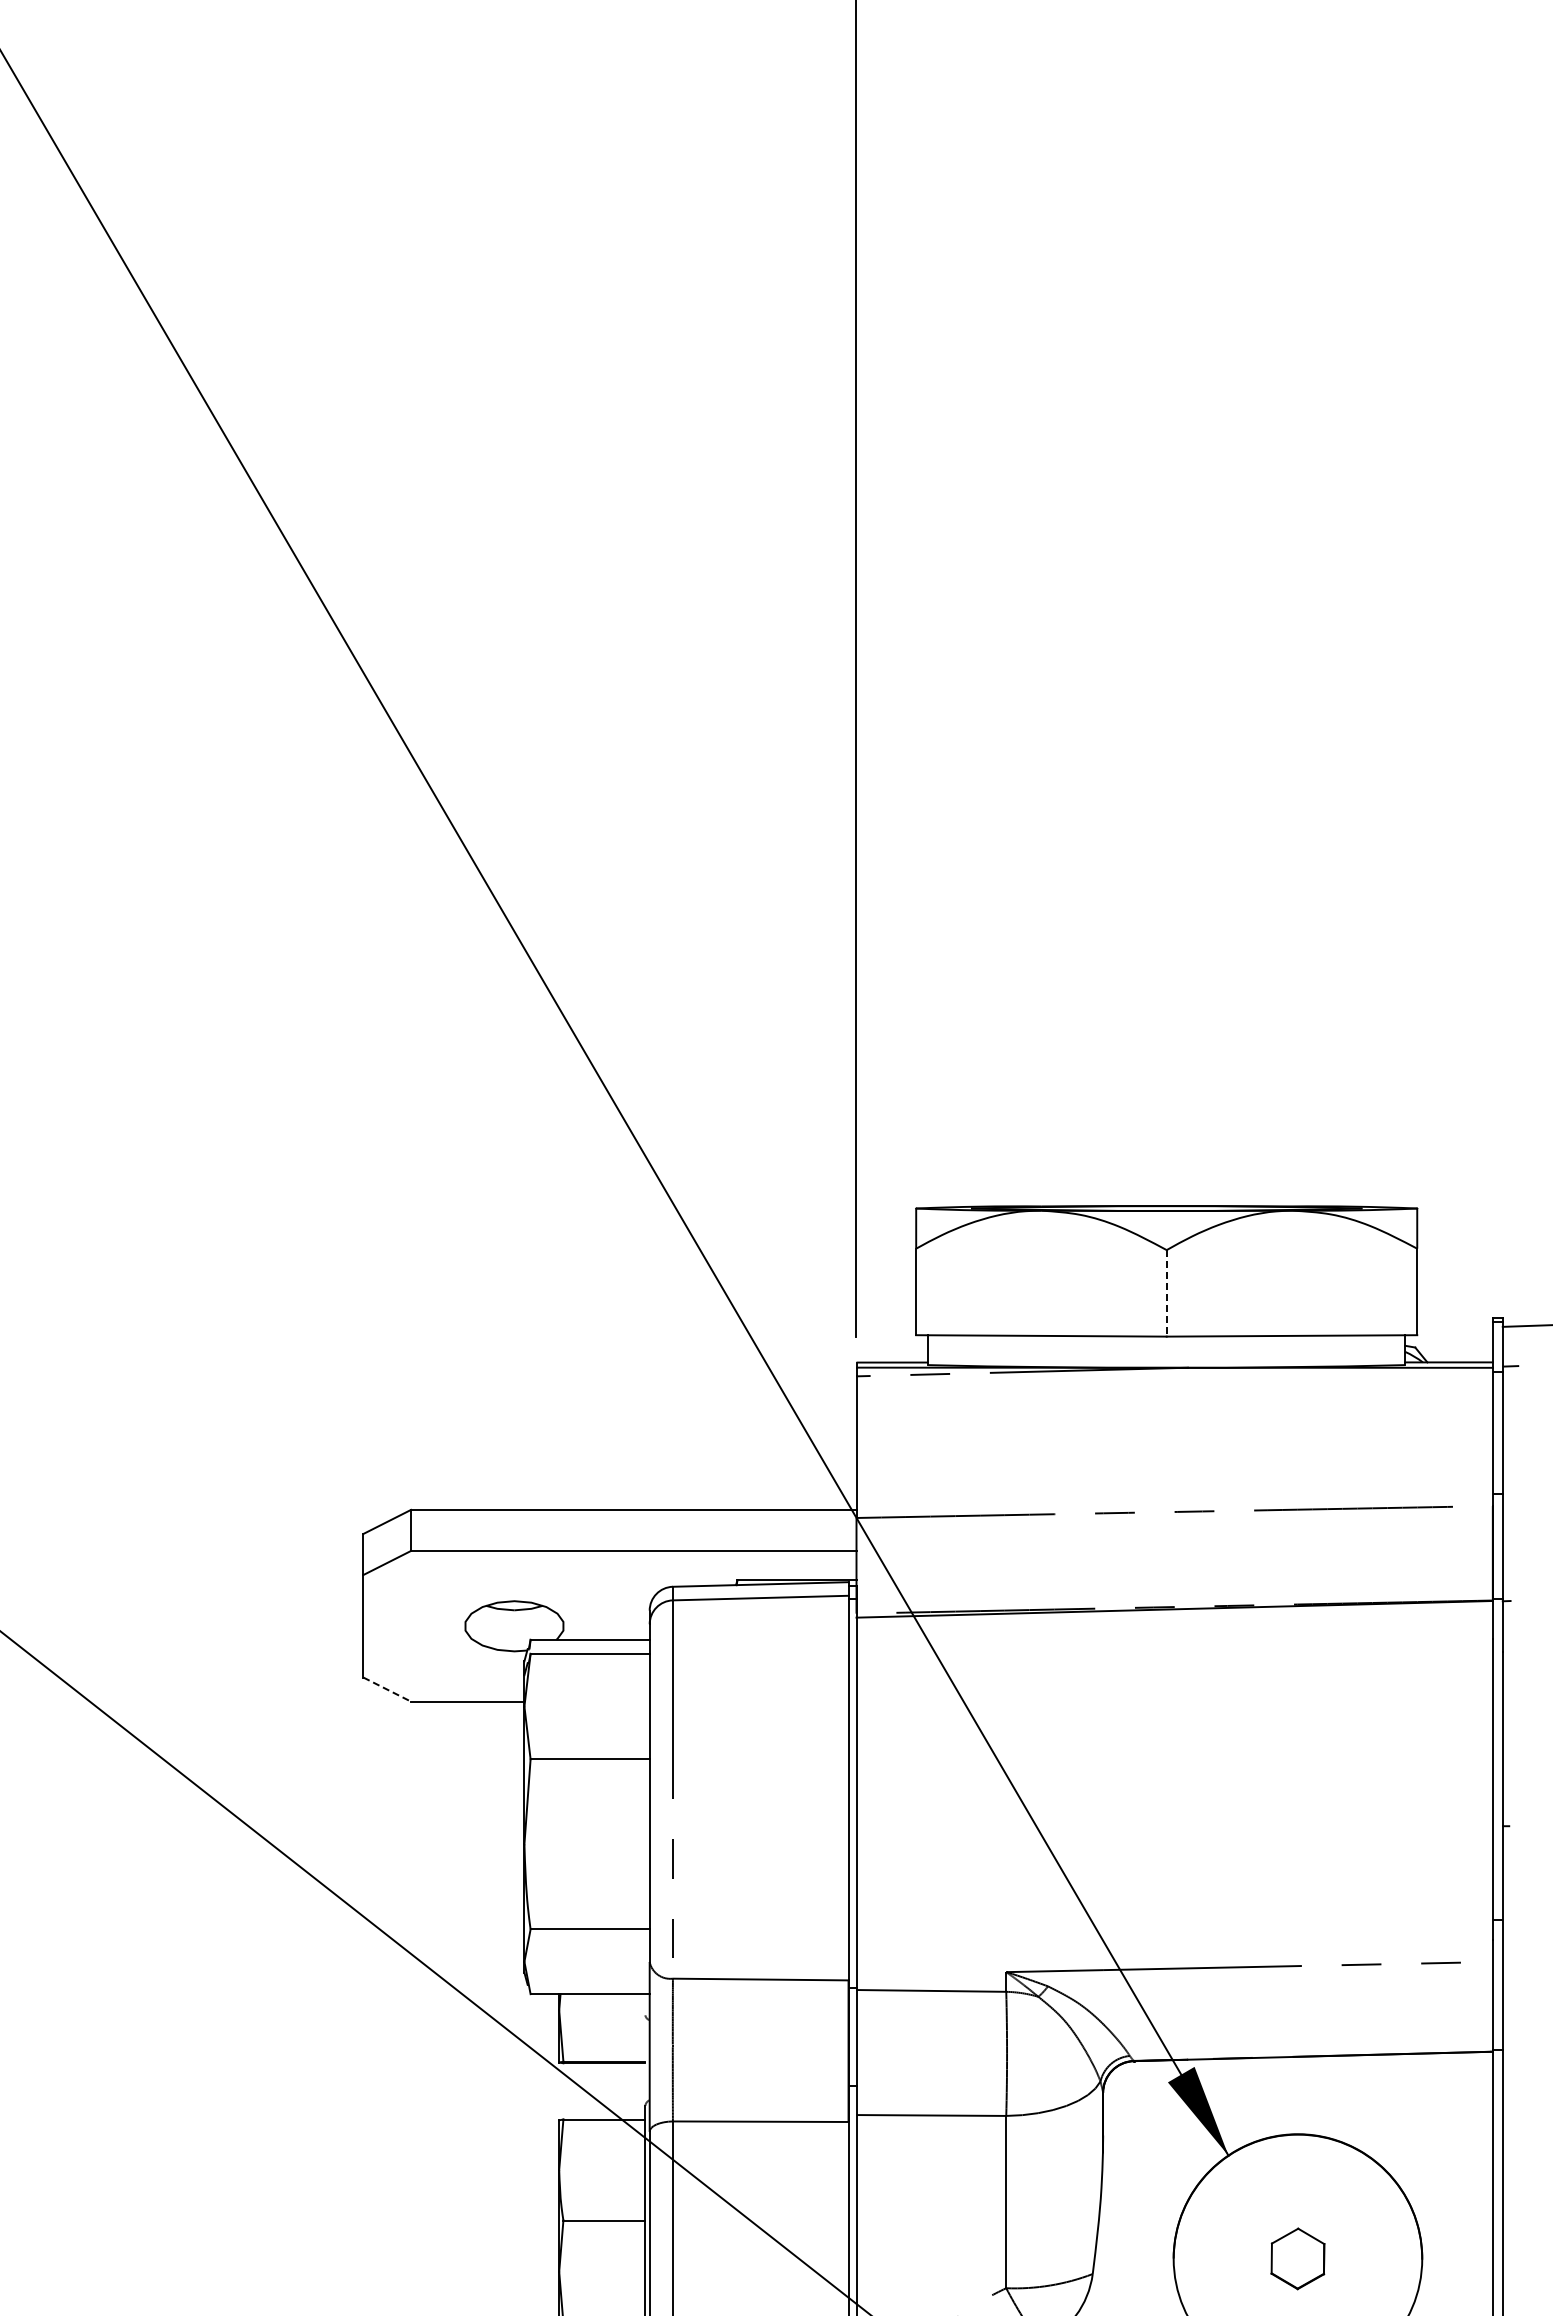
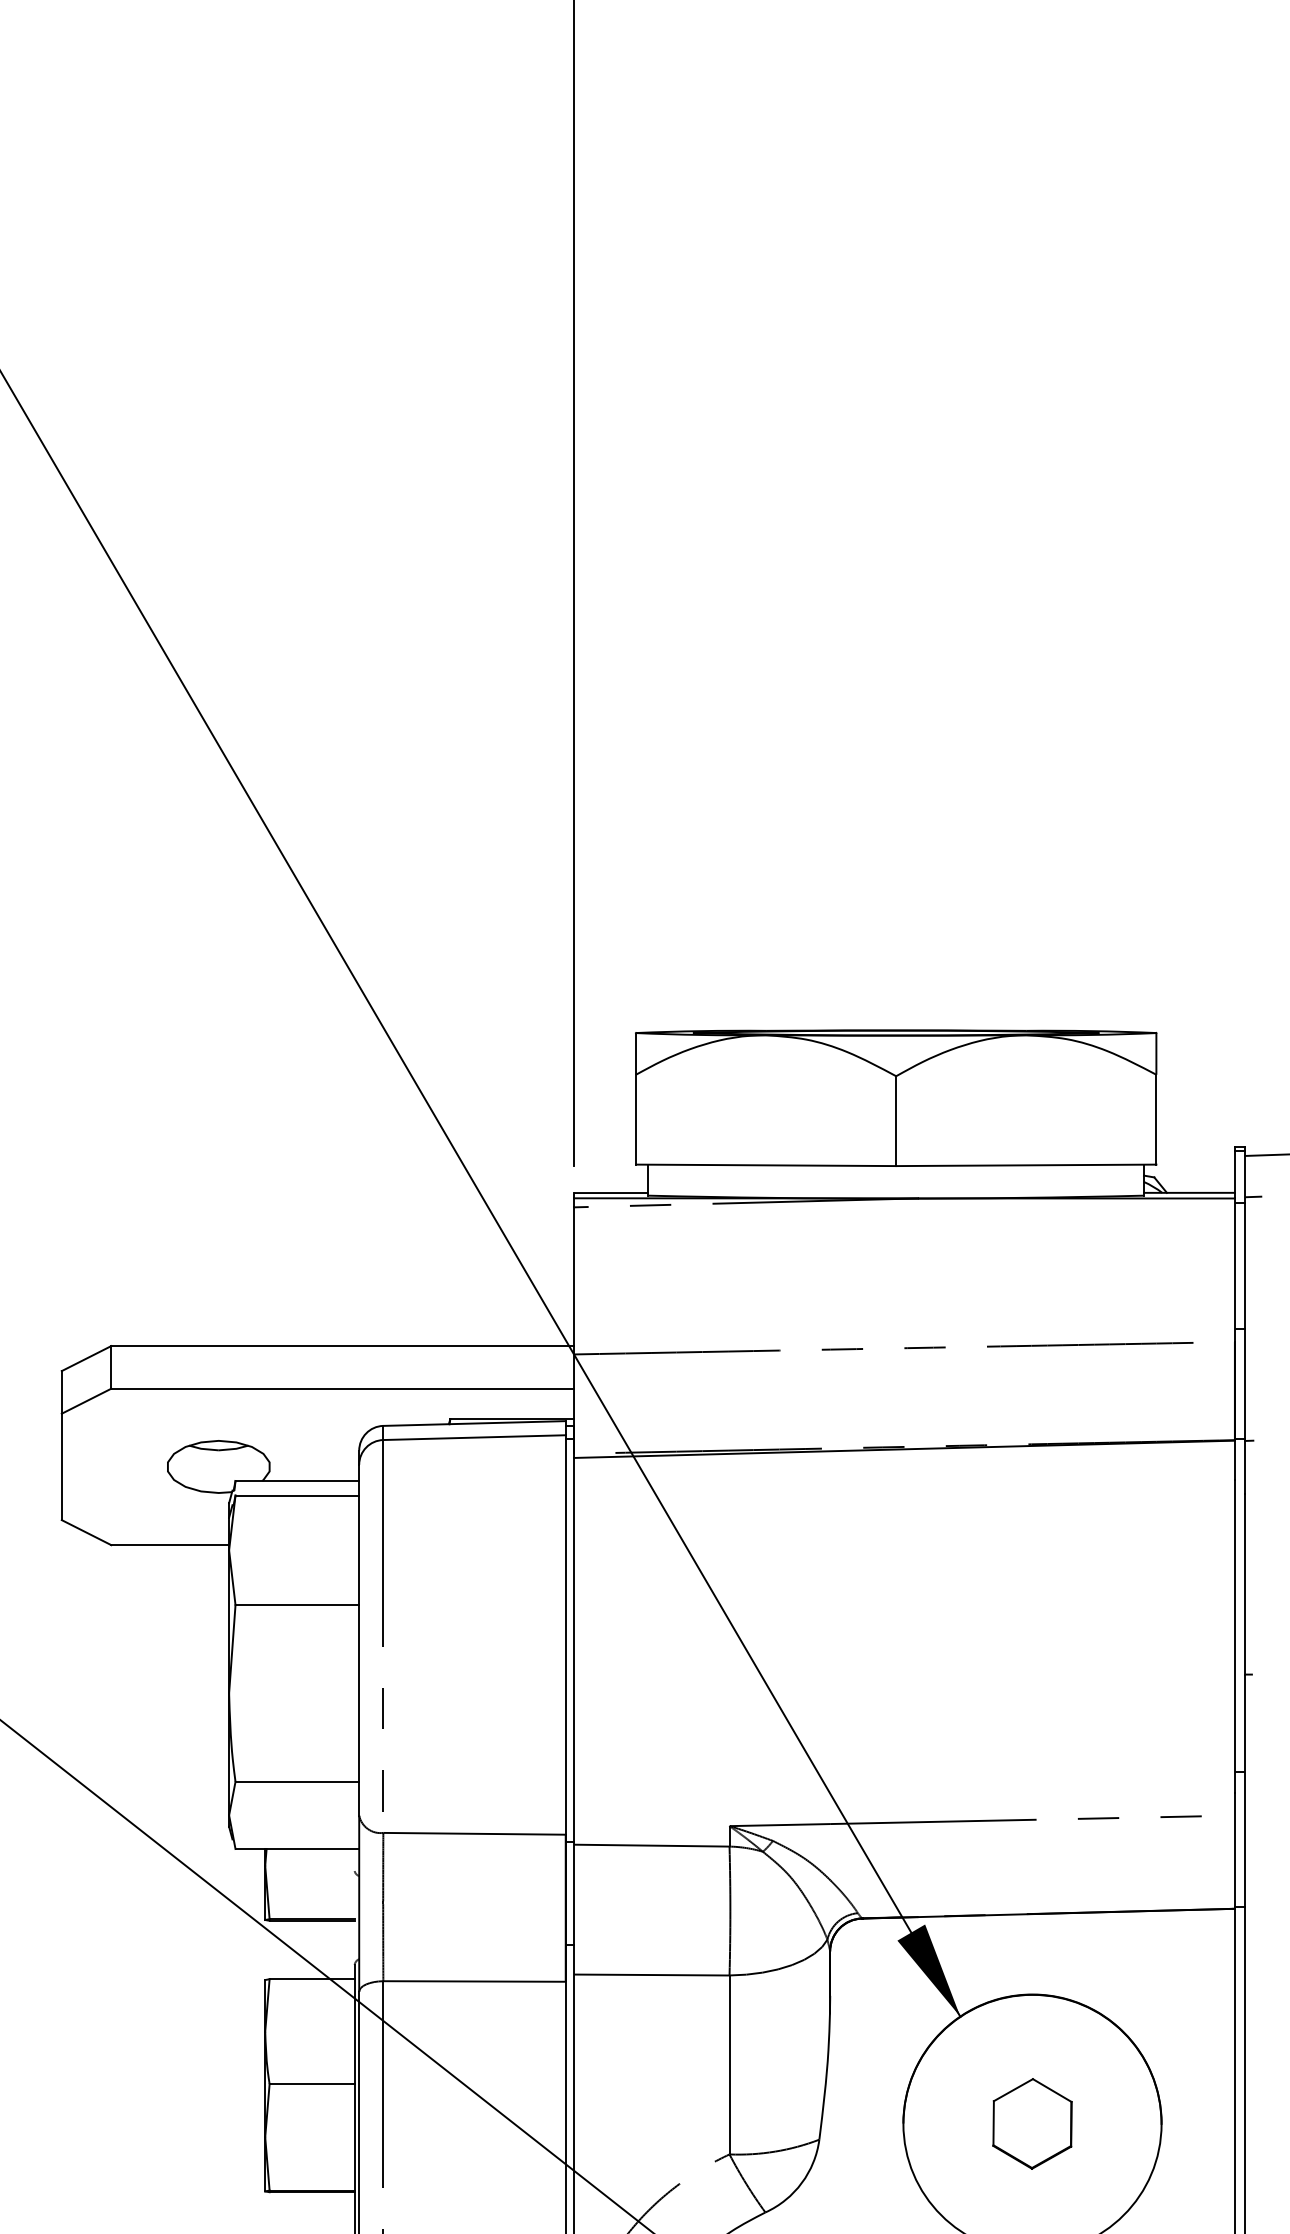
line: (1166, 1293) -> (895, 1121), dashed -> solid
line: (387, 1689) -> (86, 1532), dashed -> solid
part: (1297, 2258) -> (1032, 2123), size x1.43

